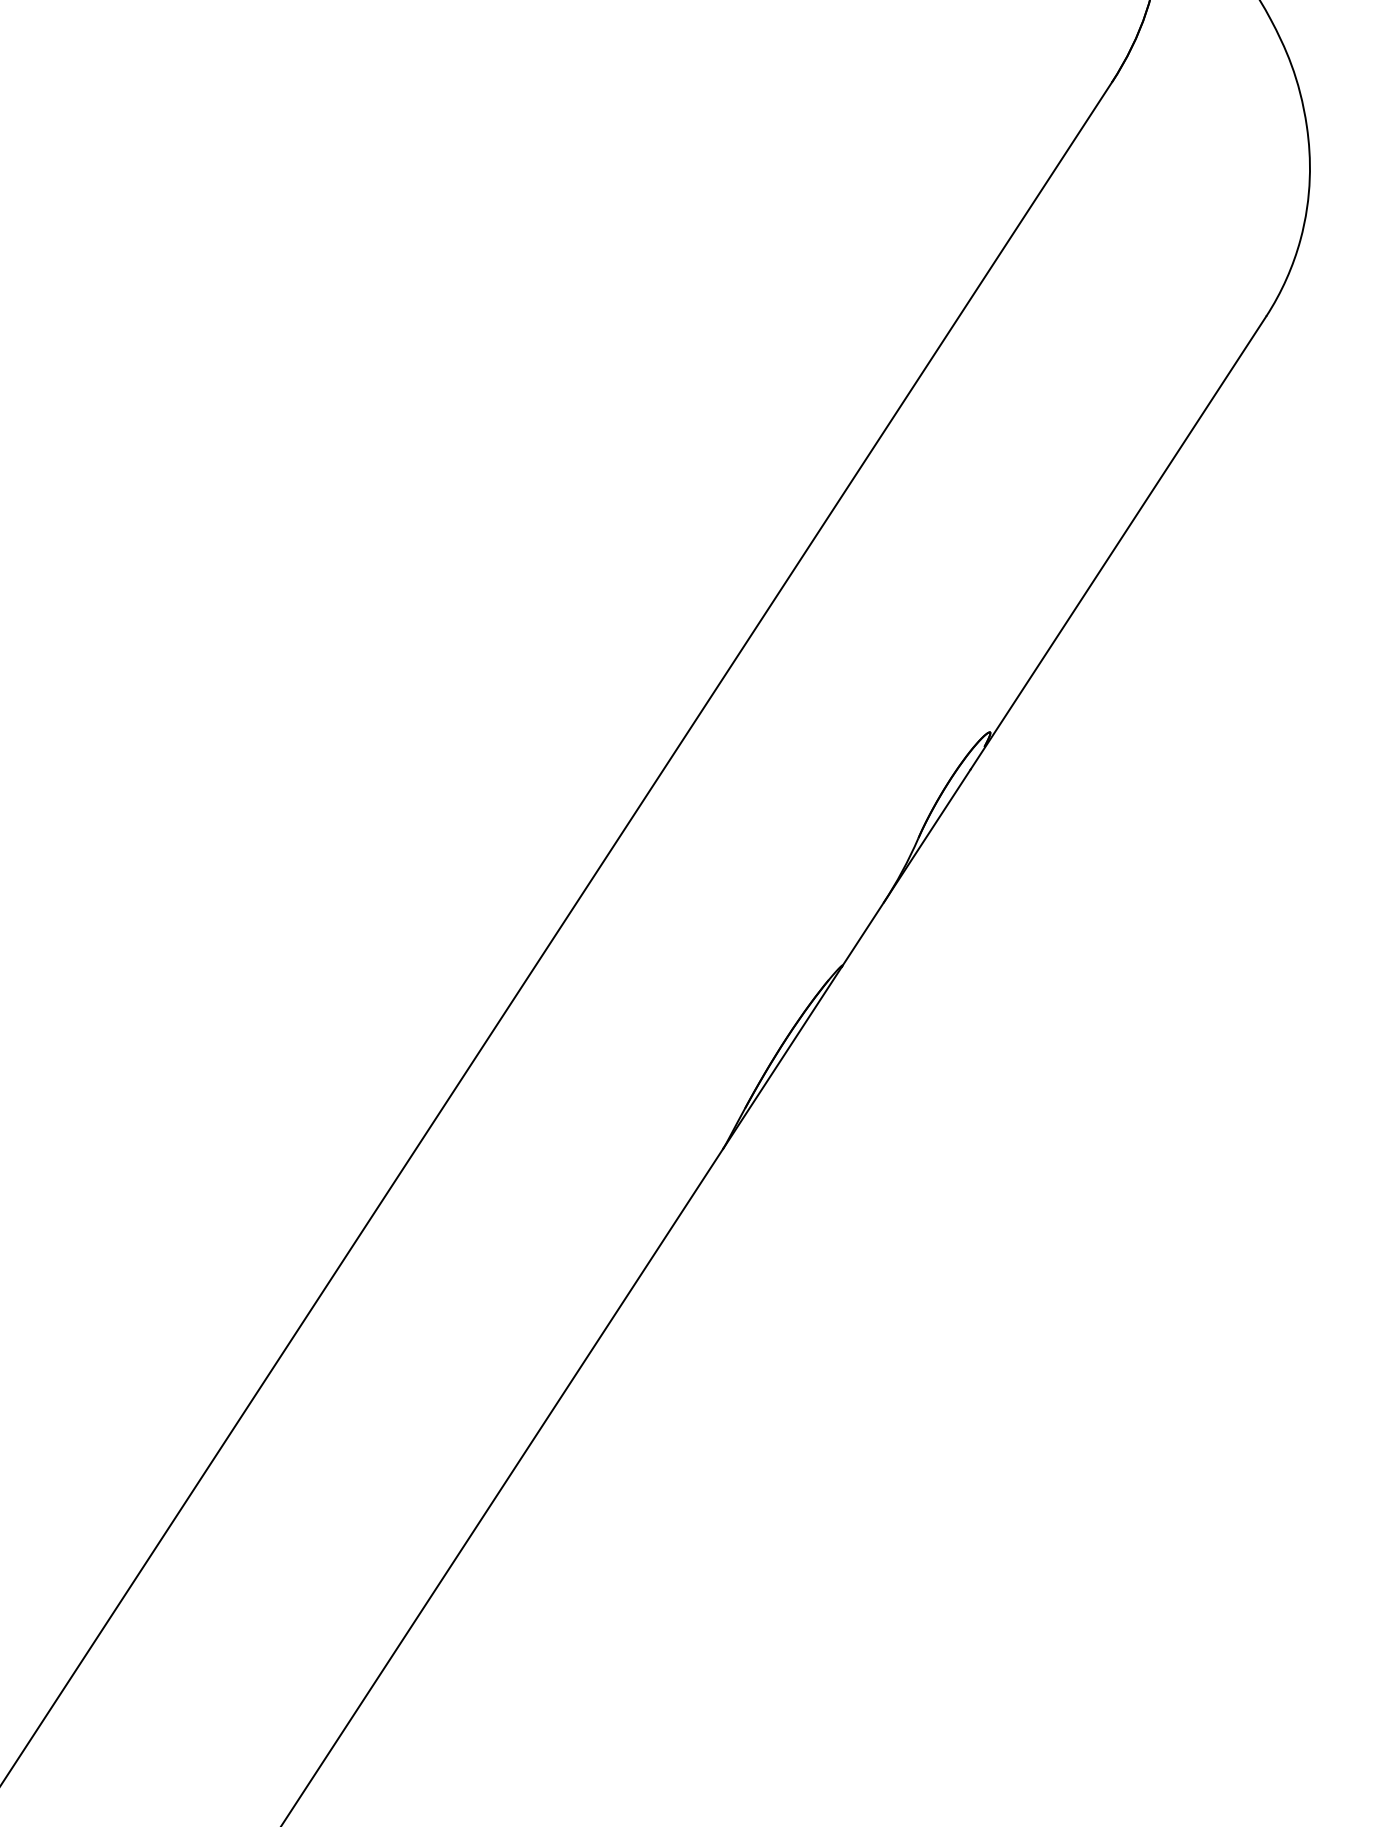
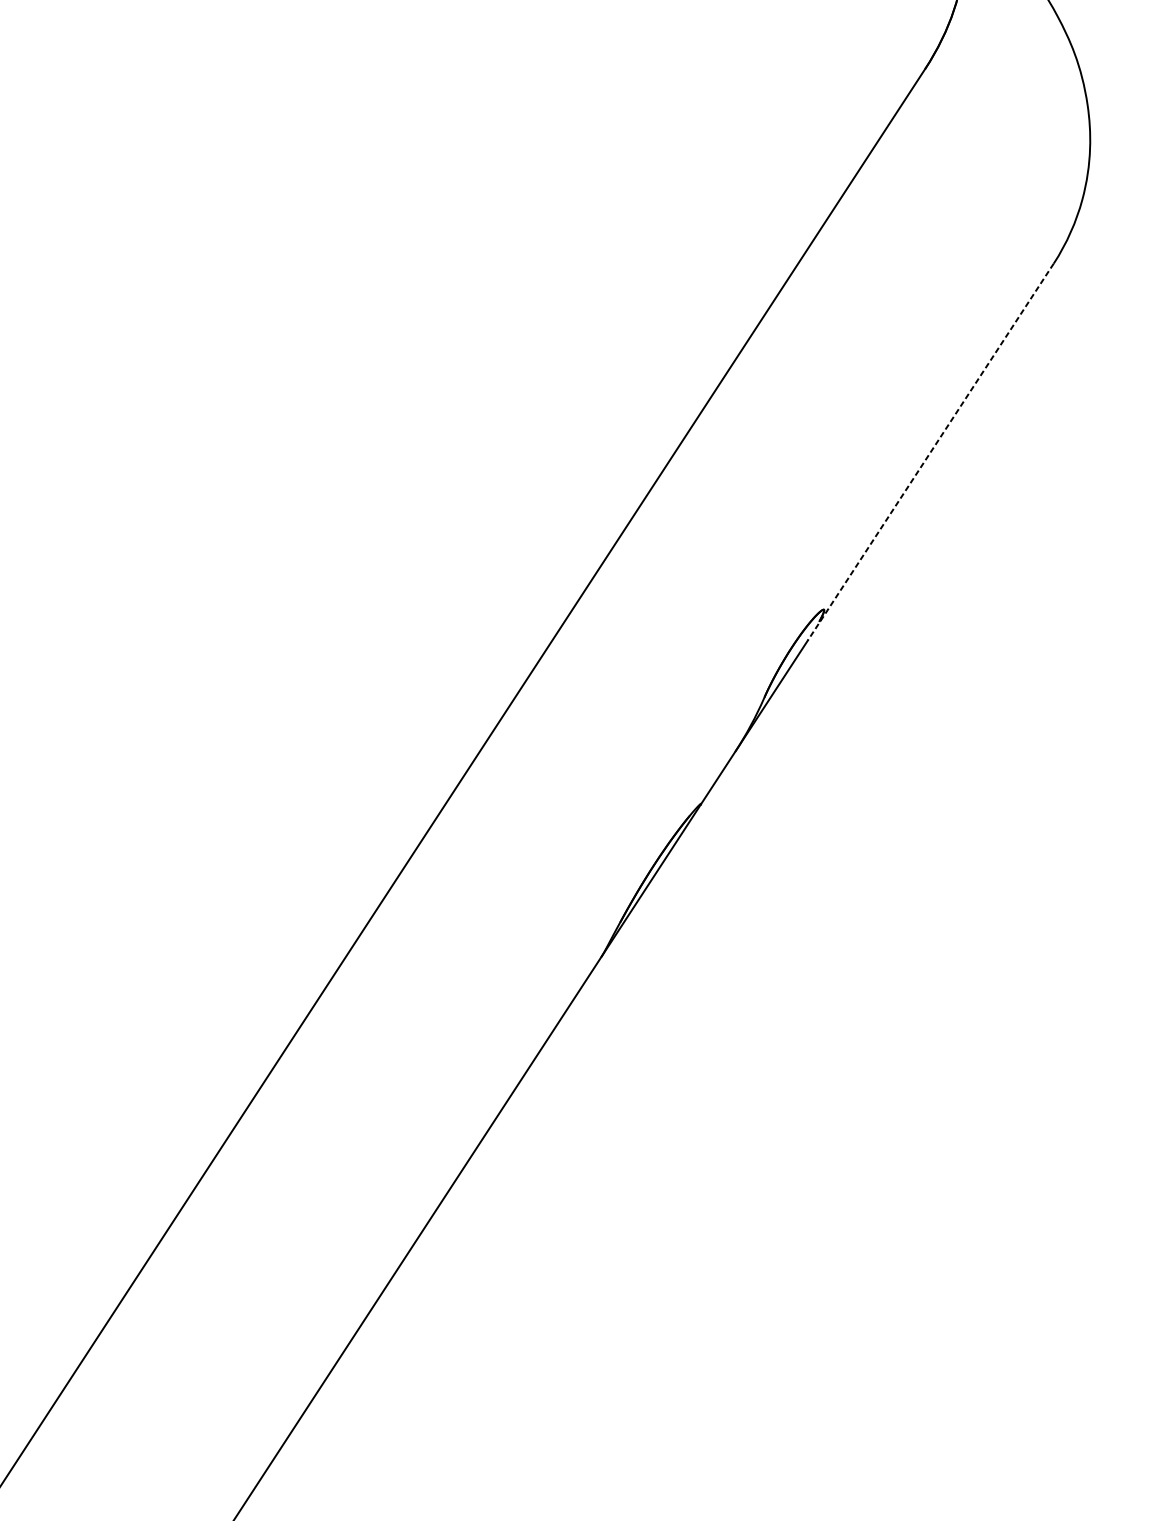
line: (1118, 543) -> (930, 452), solid -> dashed

